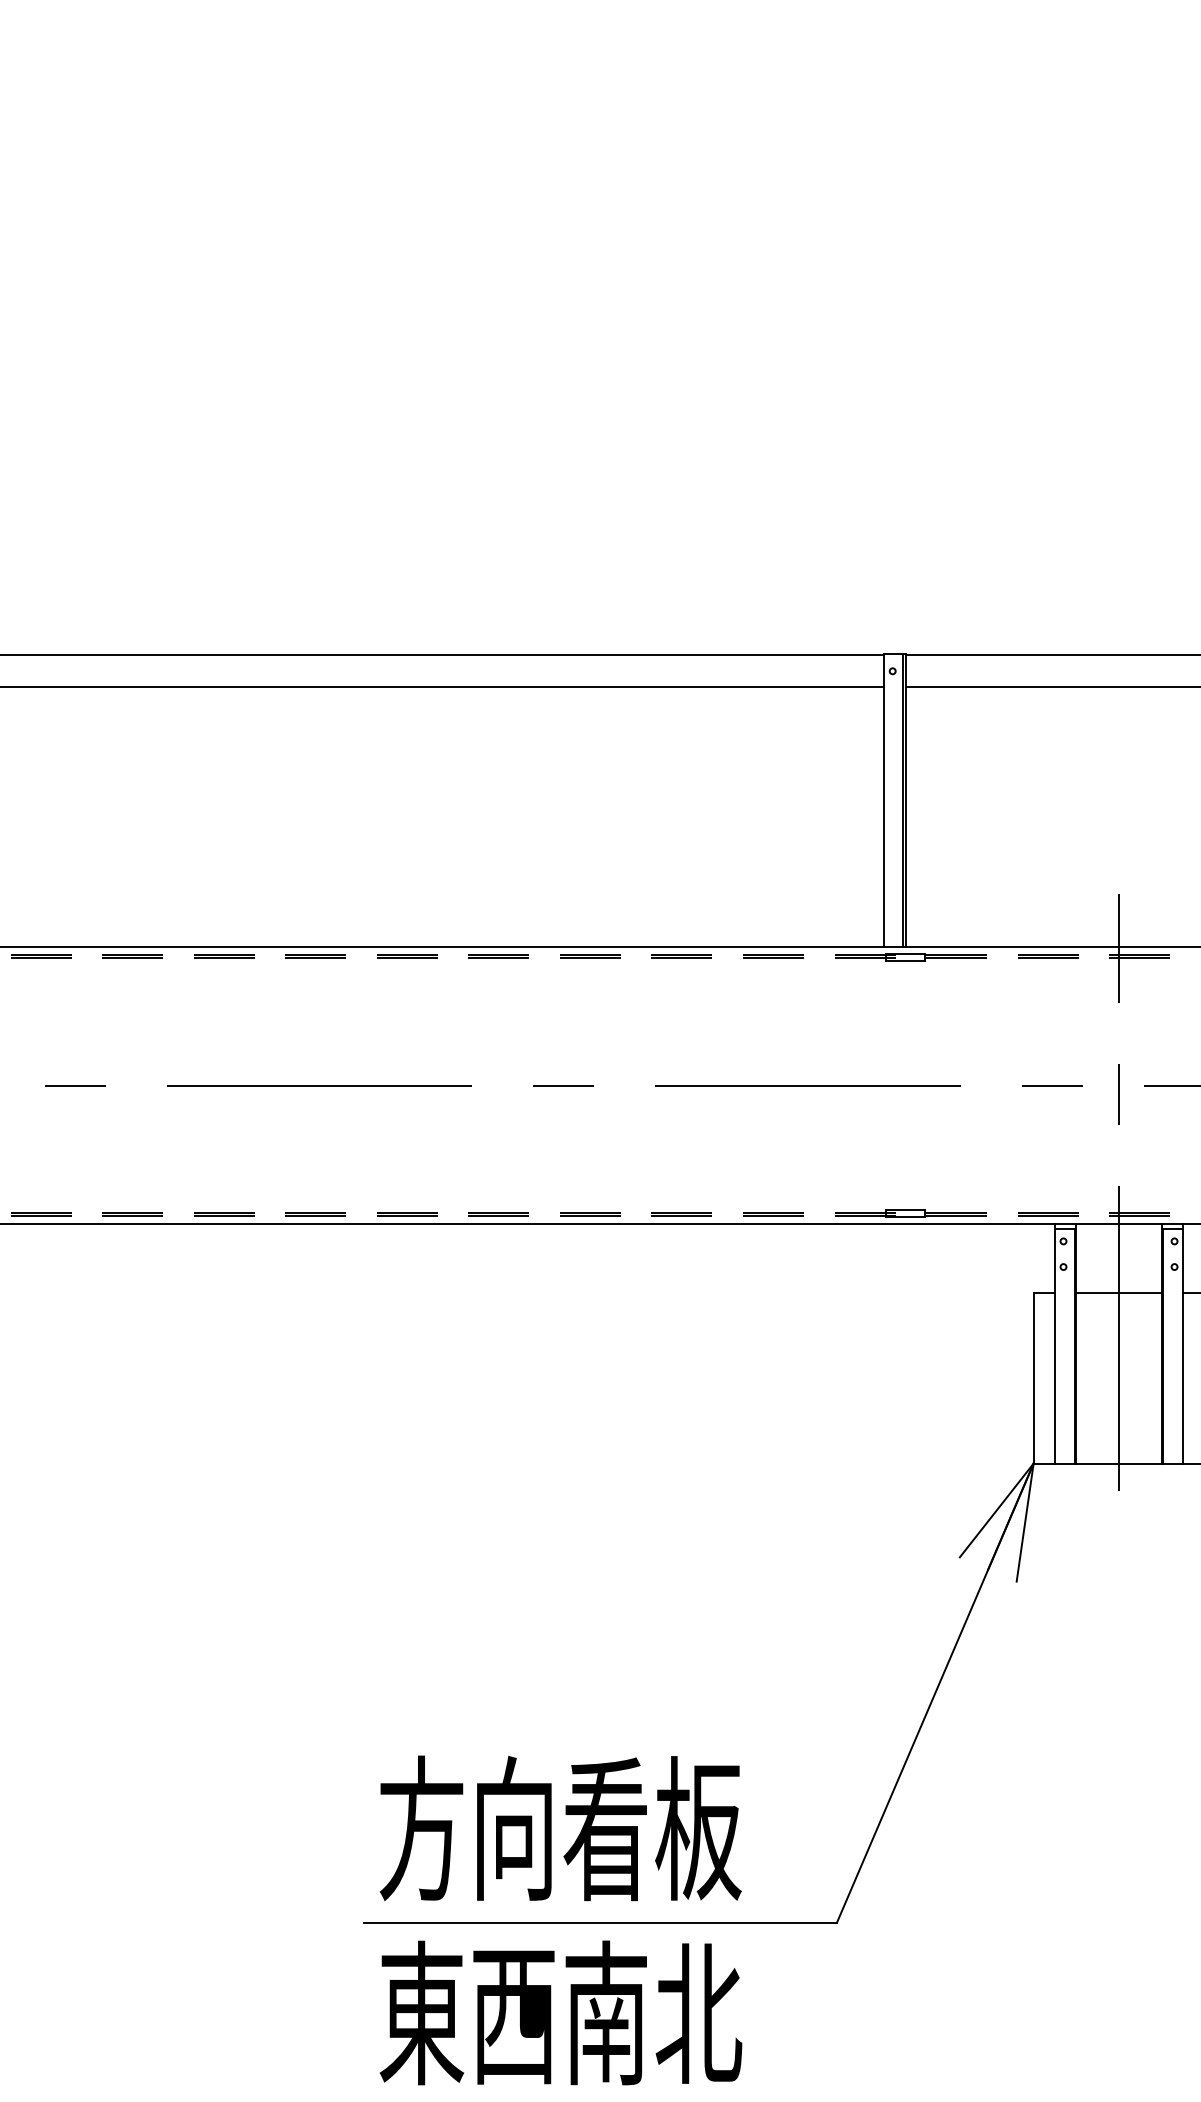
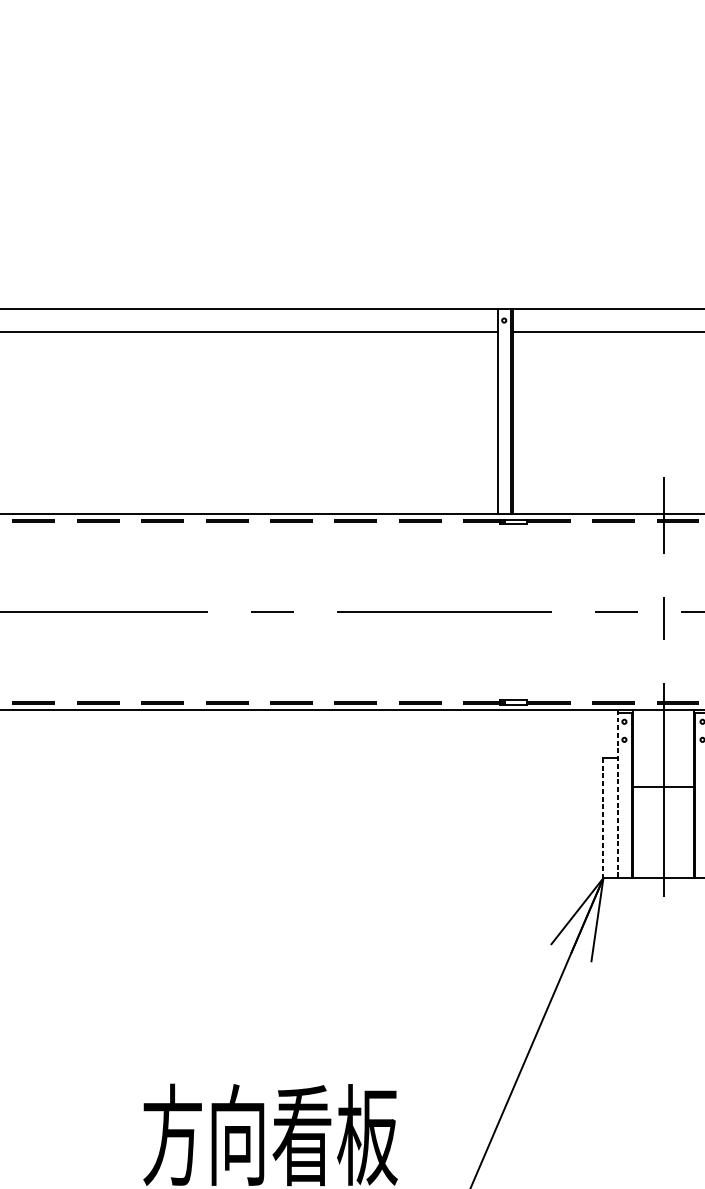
line: (1118, 1292) -> (663, 786), moved
line: (1054, 1343) -> (618, 793), solid -> dashed
line: (1033, 1378) -> (603, 818), solid -> dashed

